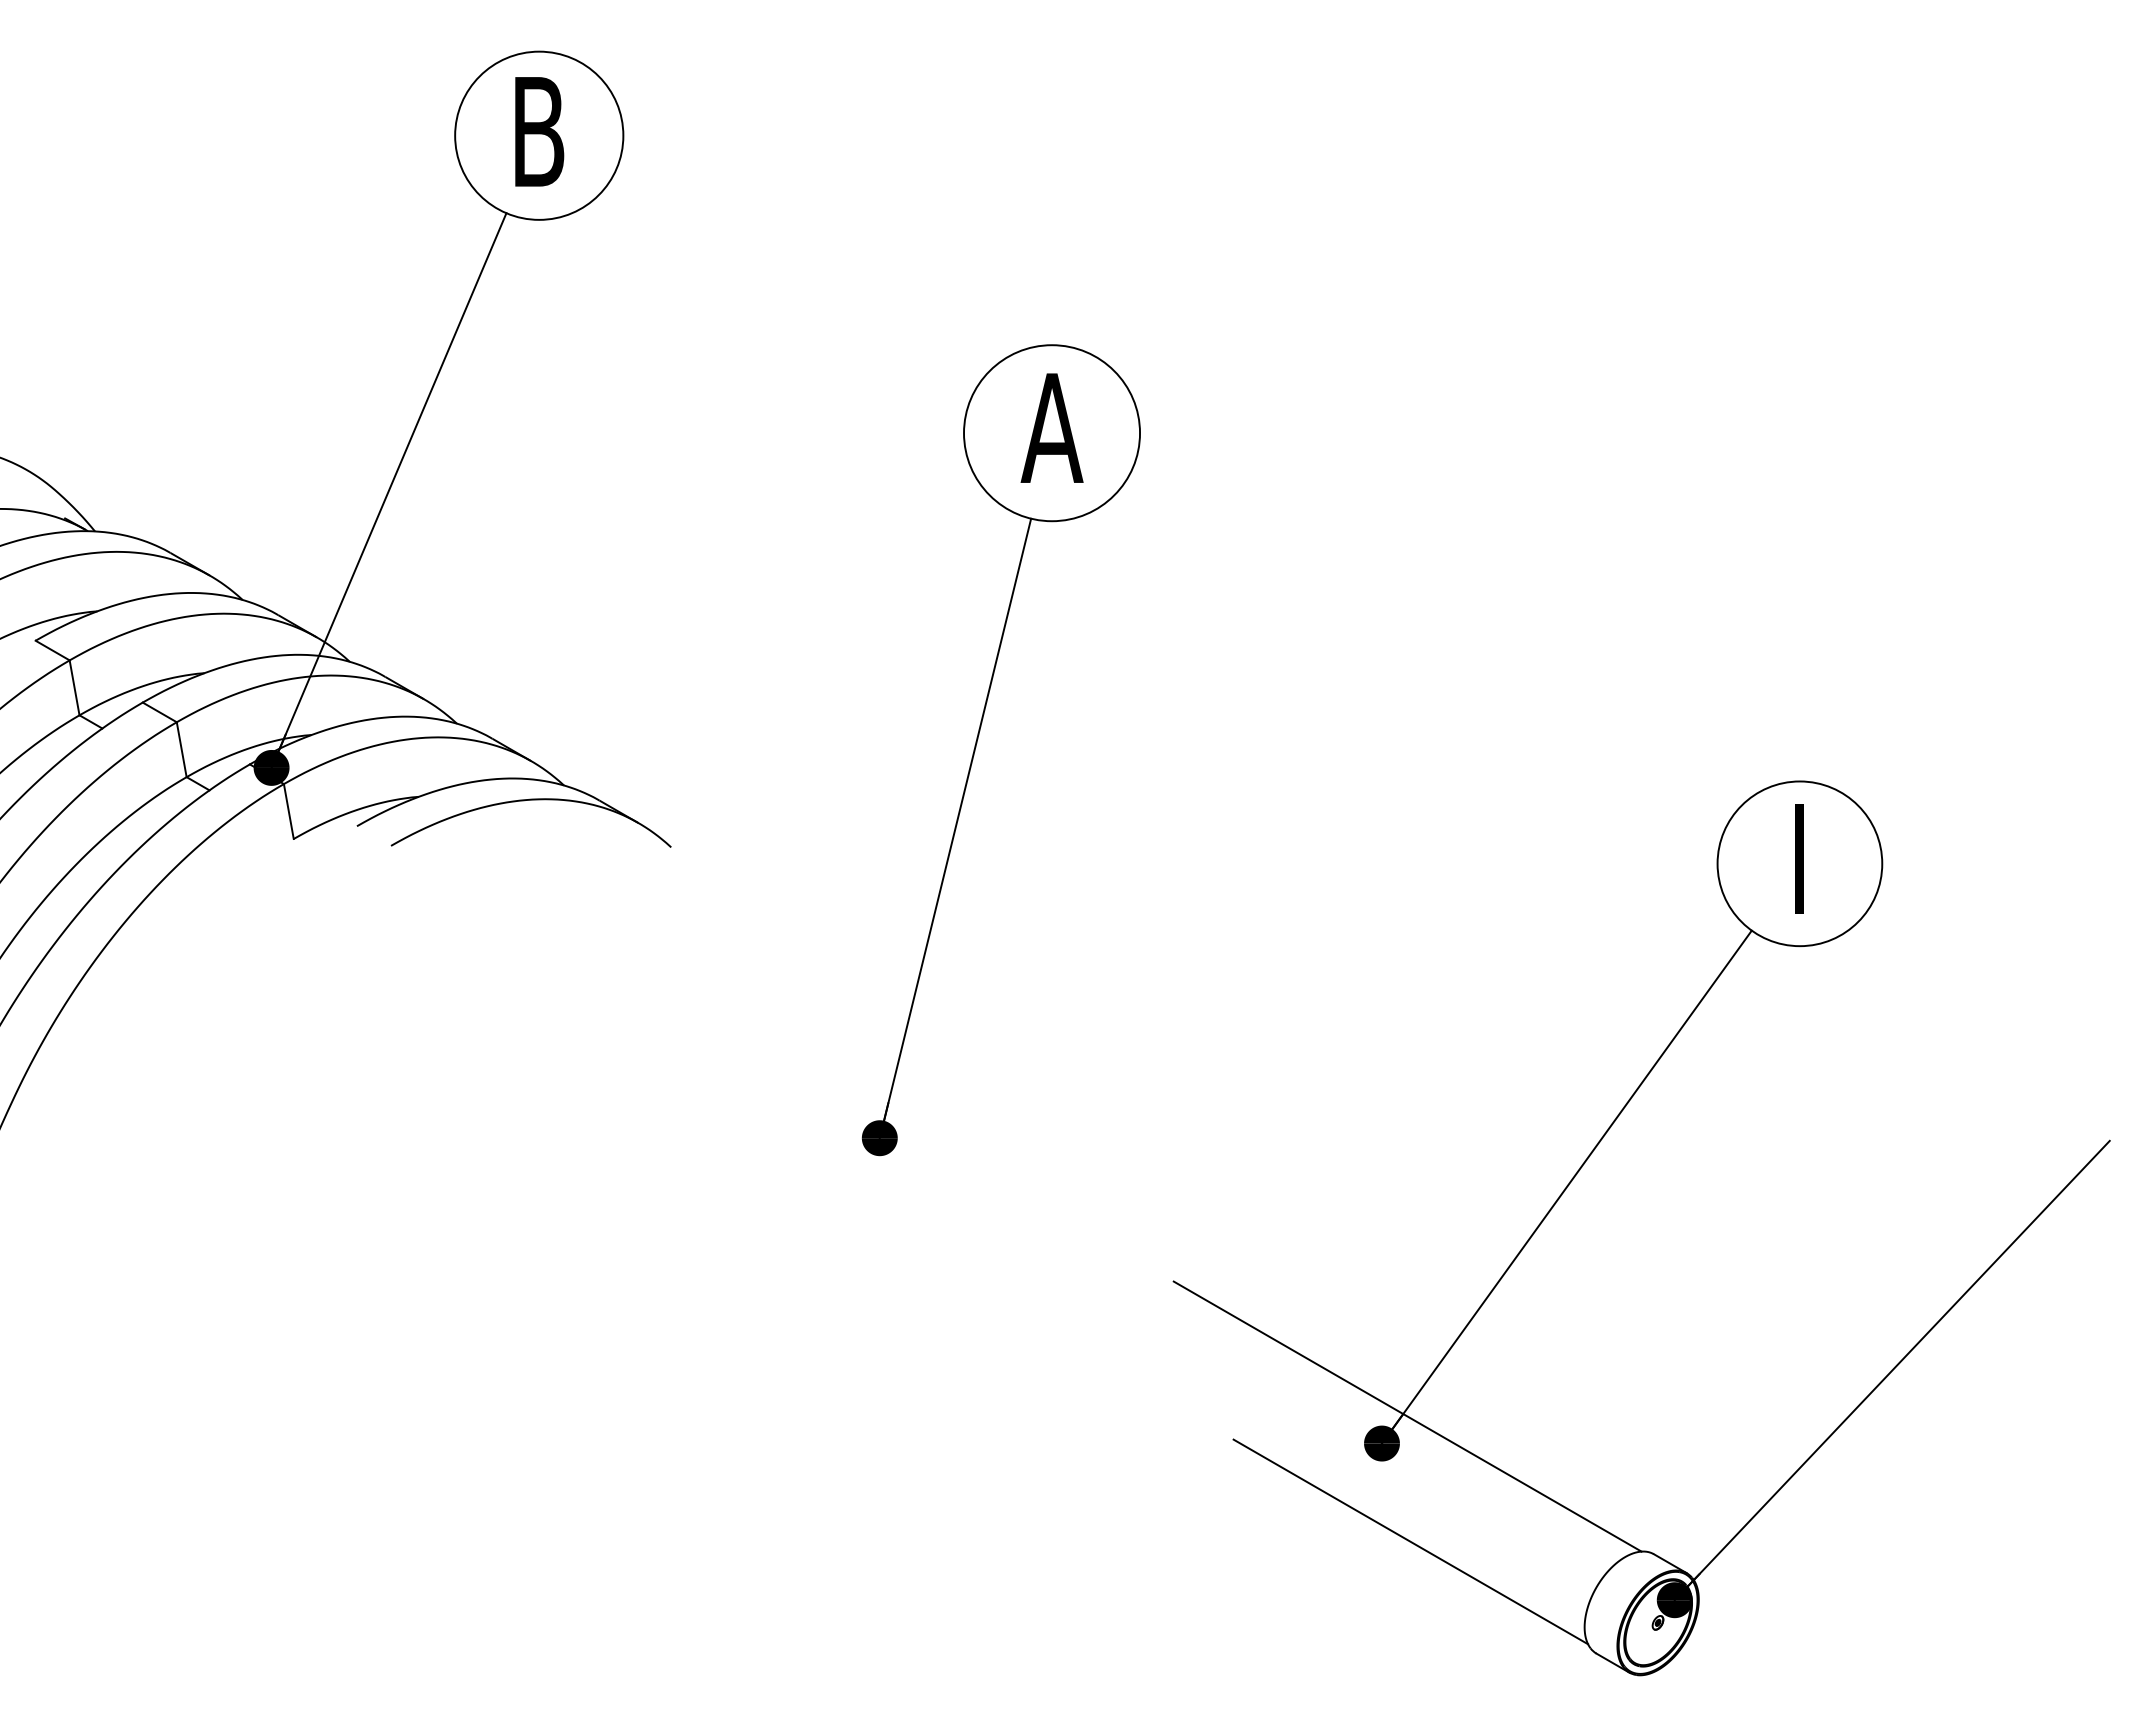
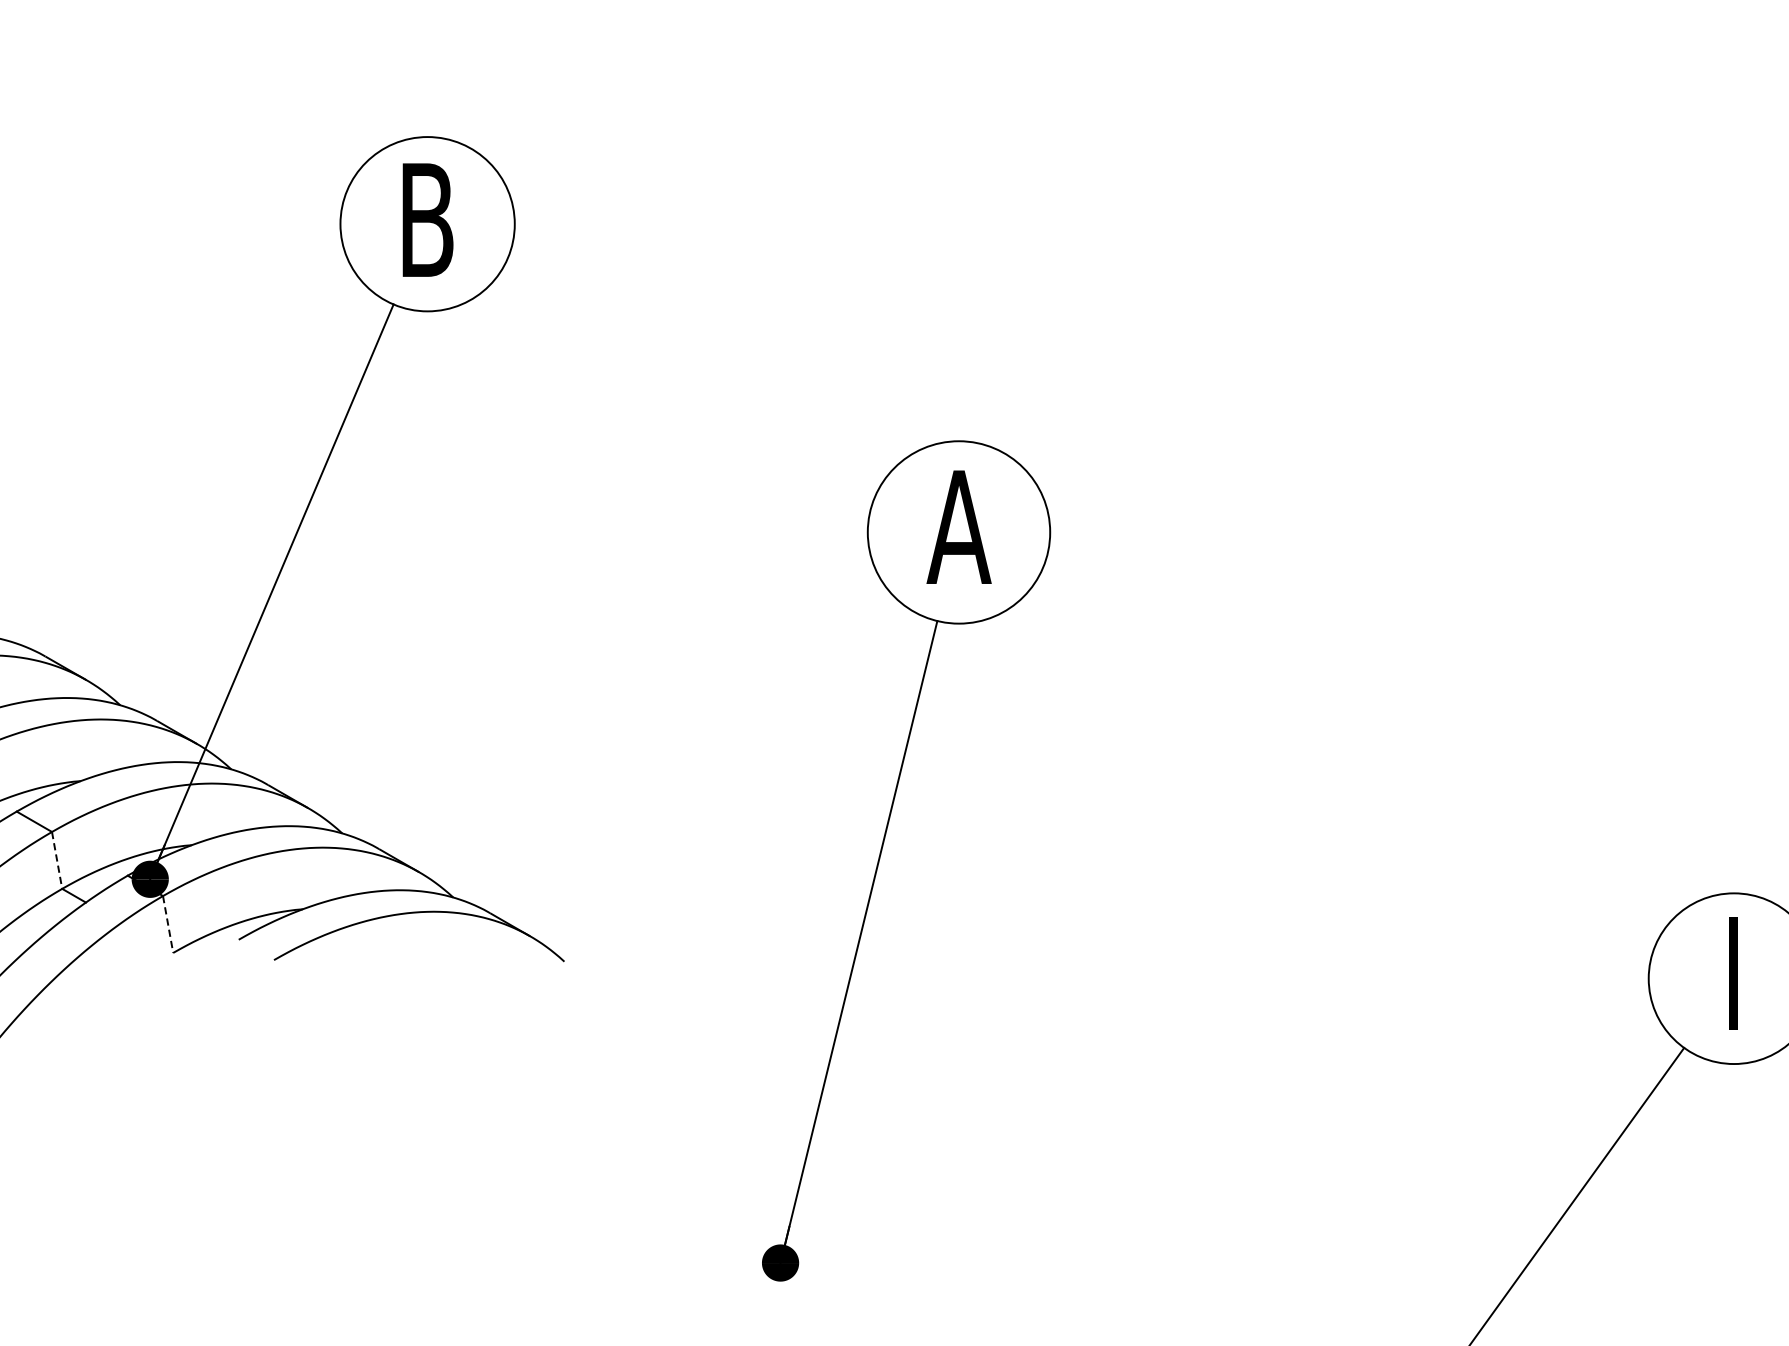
line: (181, 749) -> (56, 860), solid -> dashed
line: (288, 811) -> (167, 924), solid -> dashed

